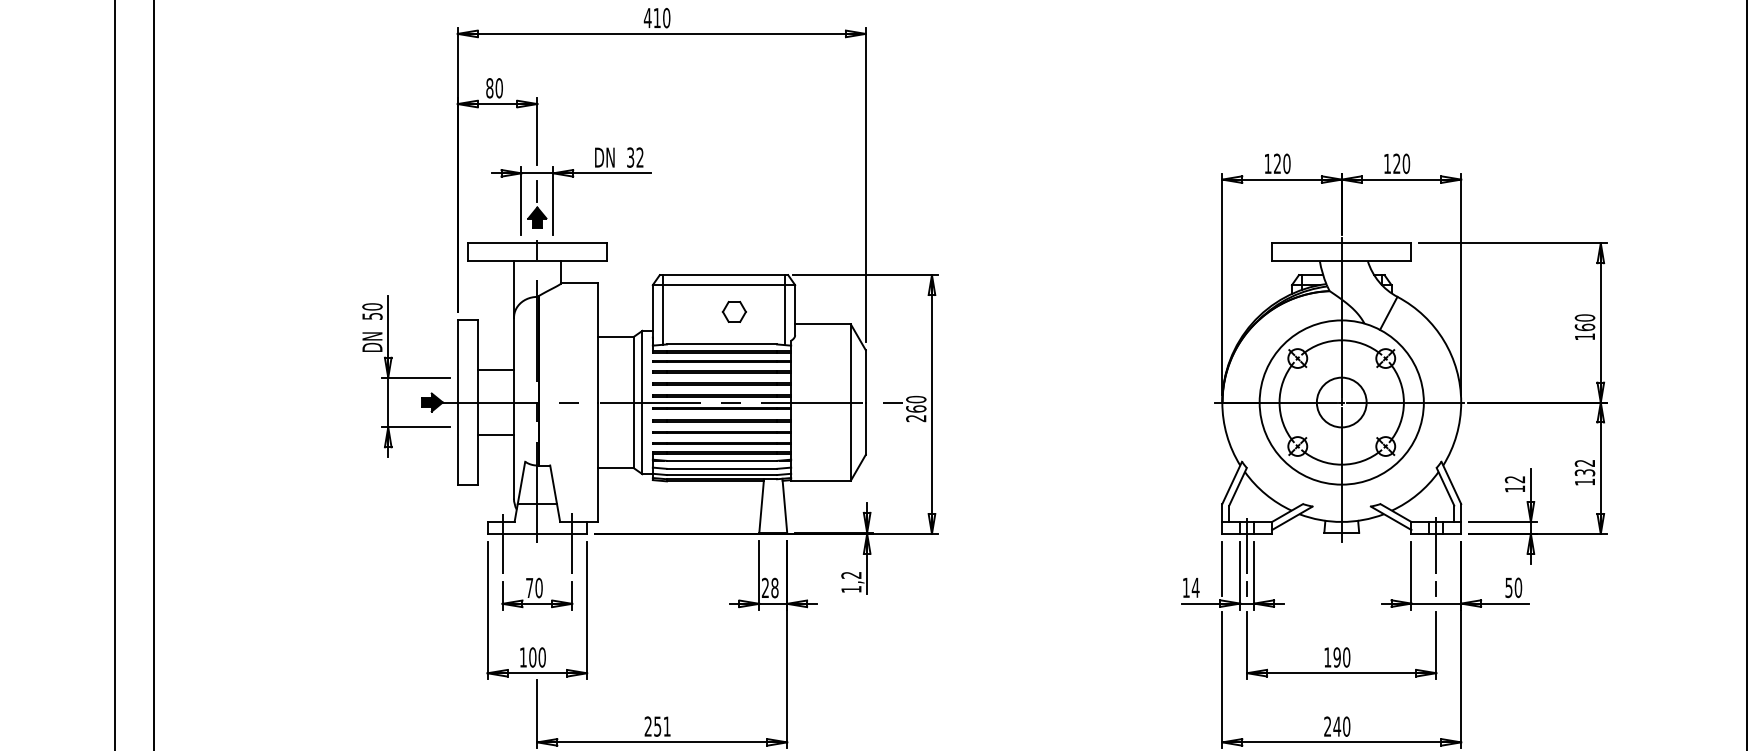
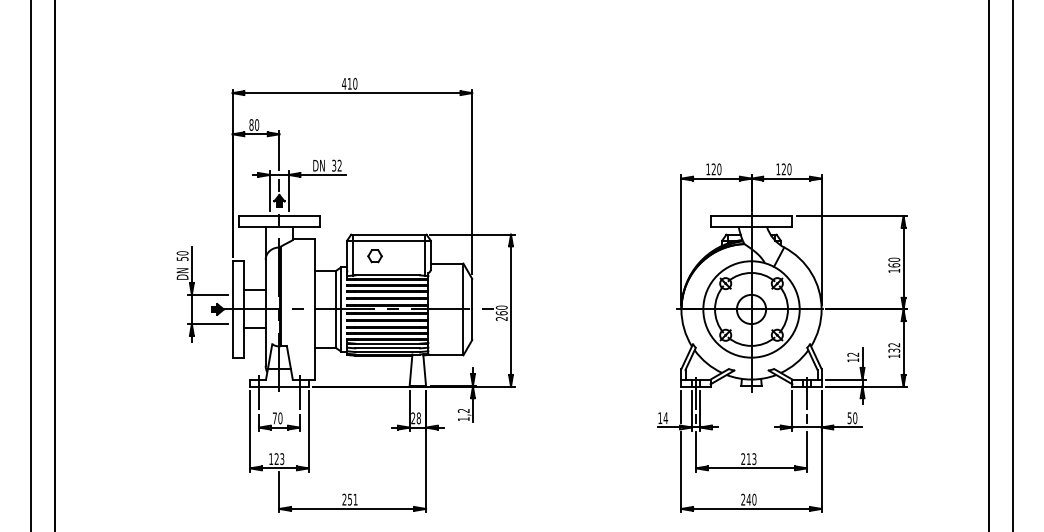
part: (733, 312) -> (374, 256), moved
text: (537, 658) -> (279, 459), 100 -> 123
text: (1336, 658) -> (748, 459), 190 -> 213

